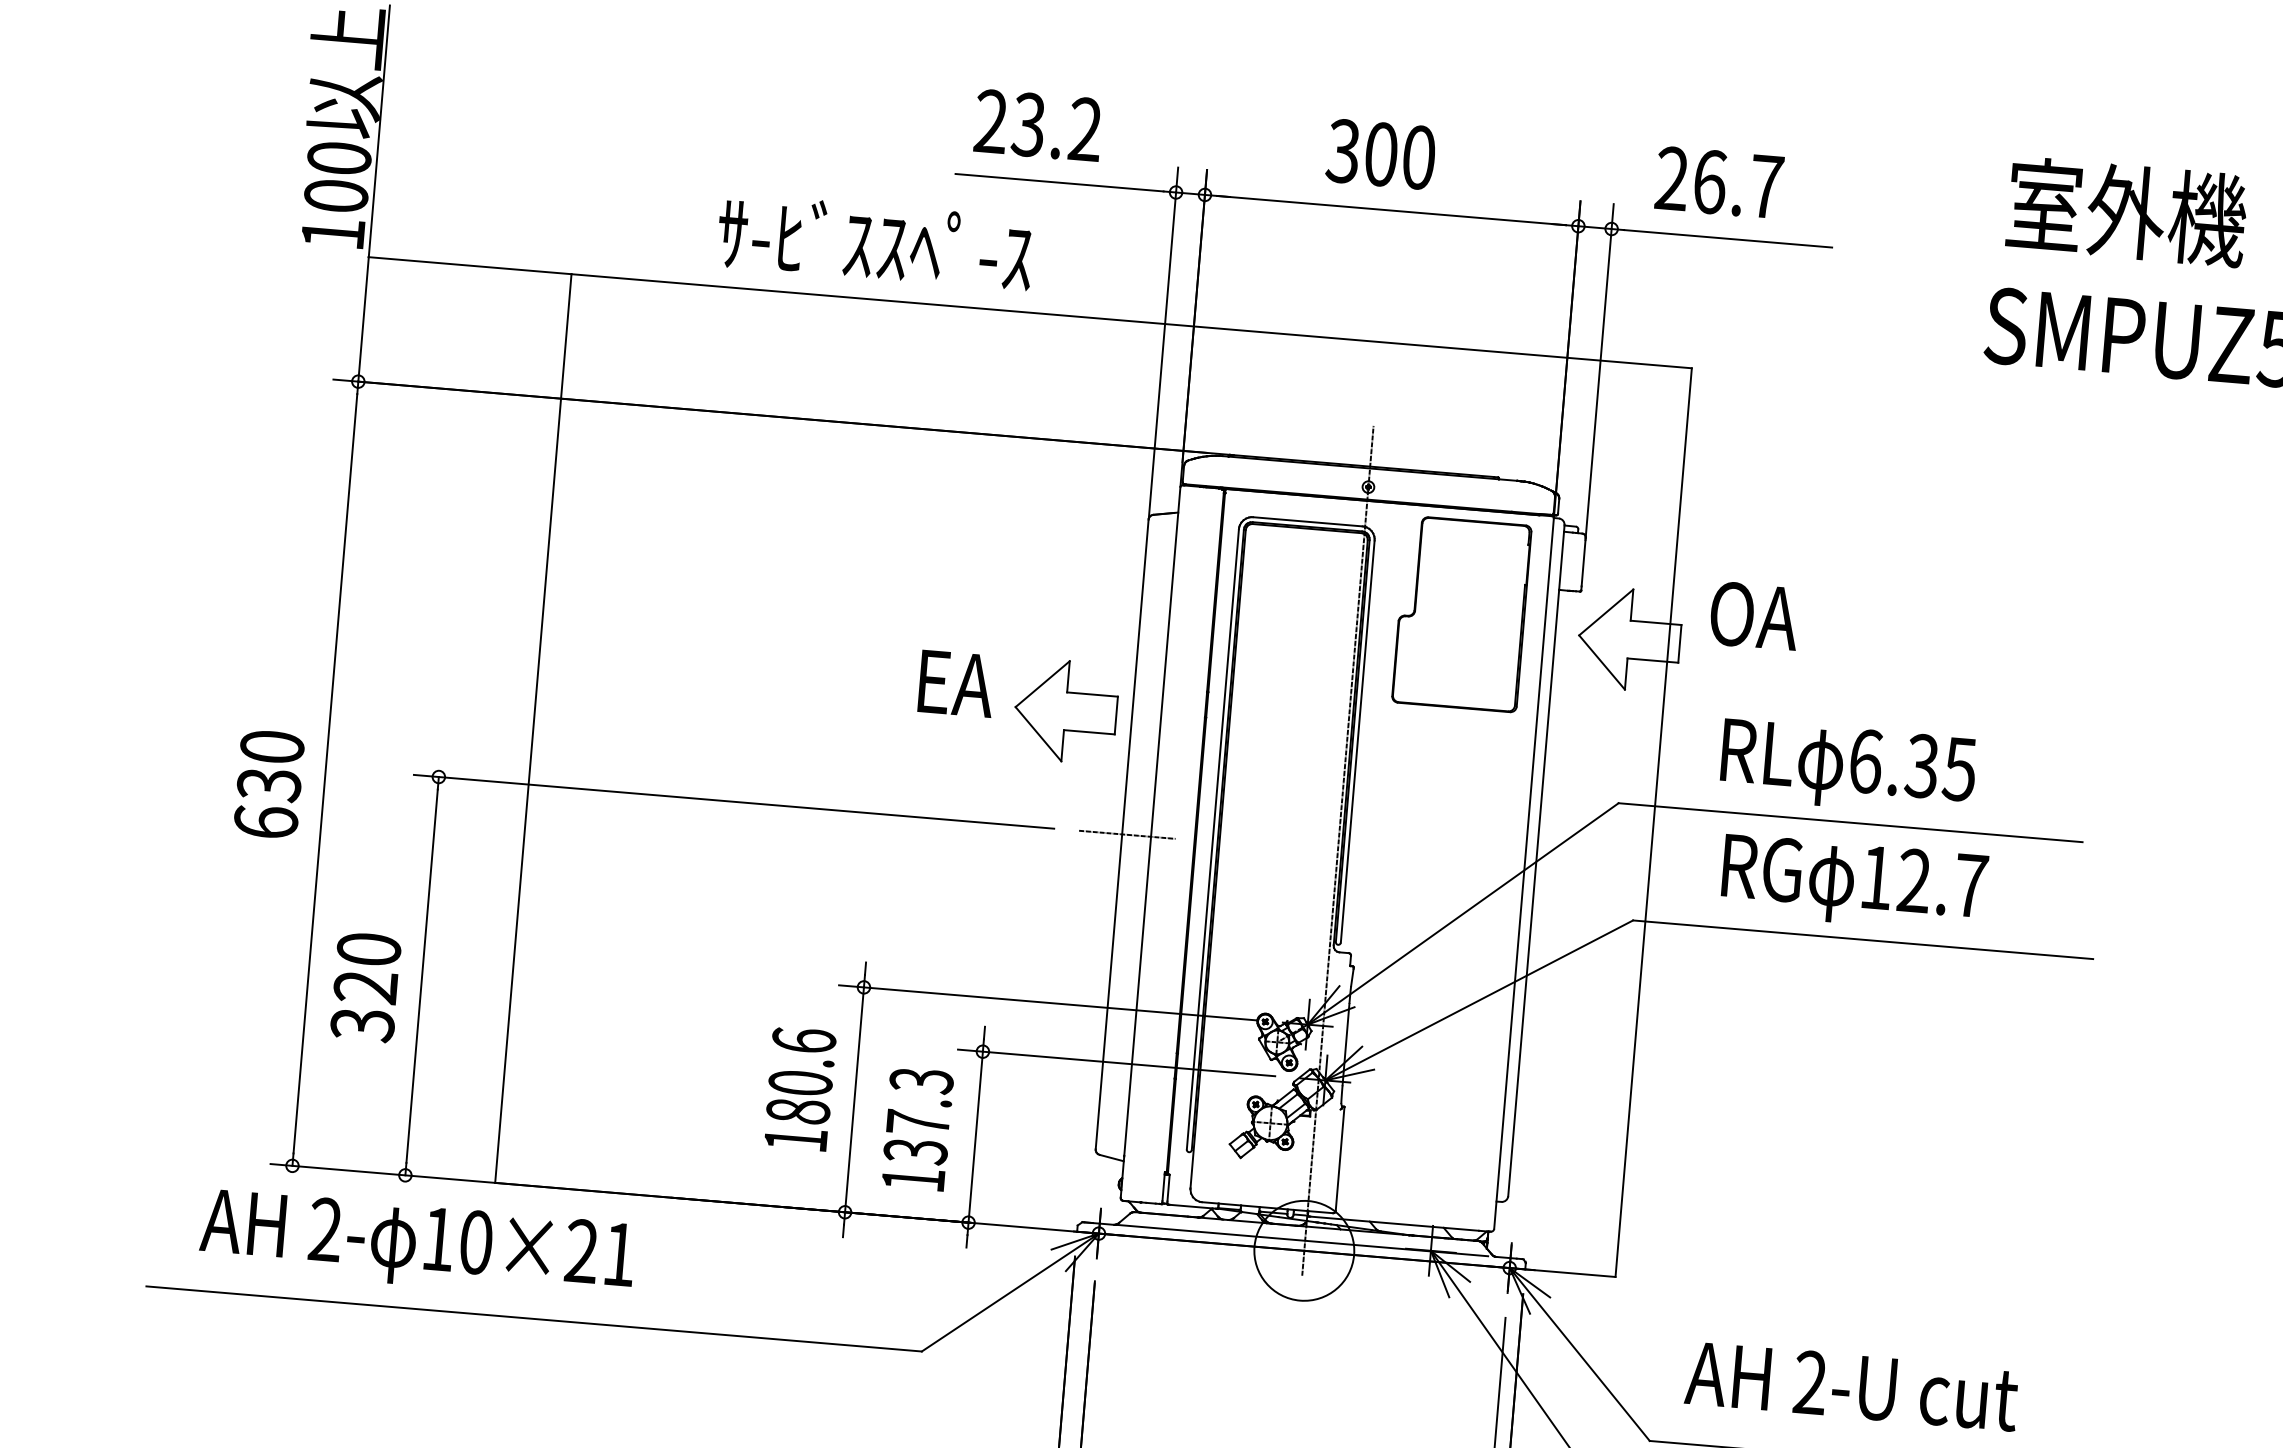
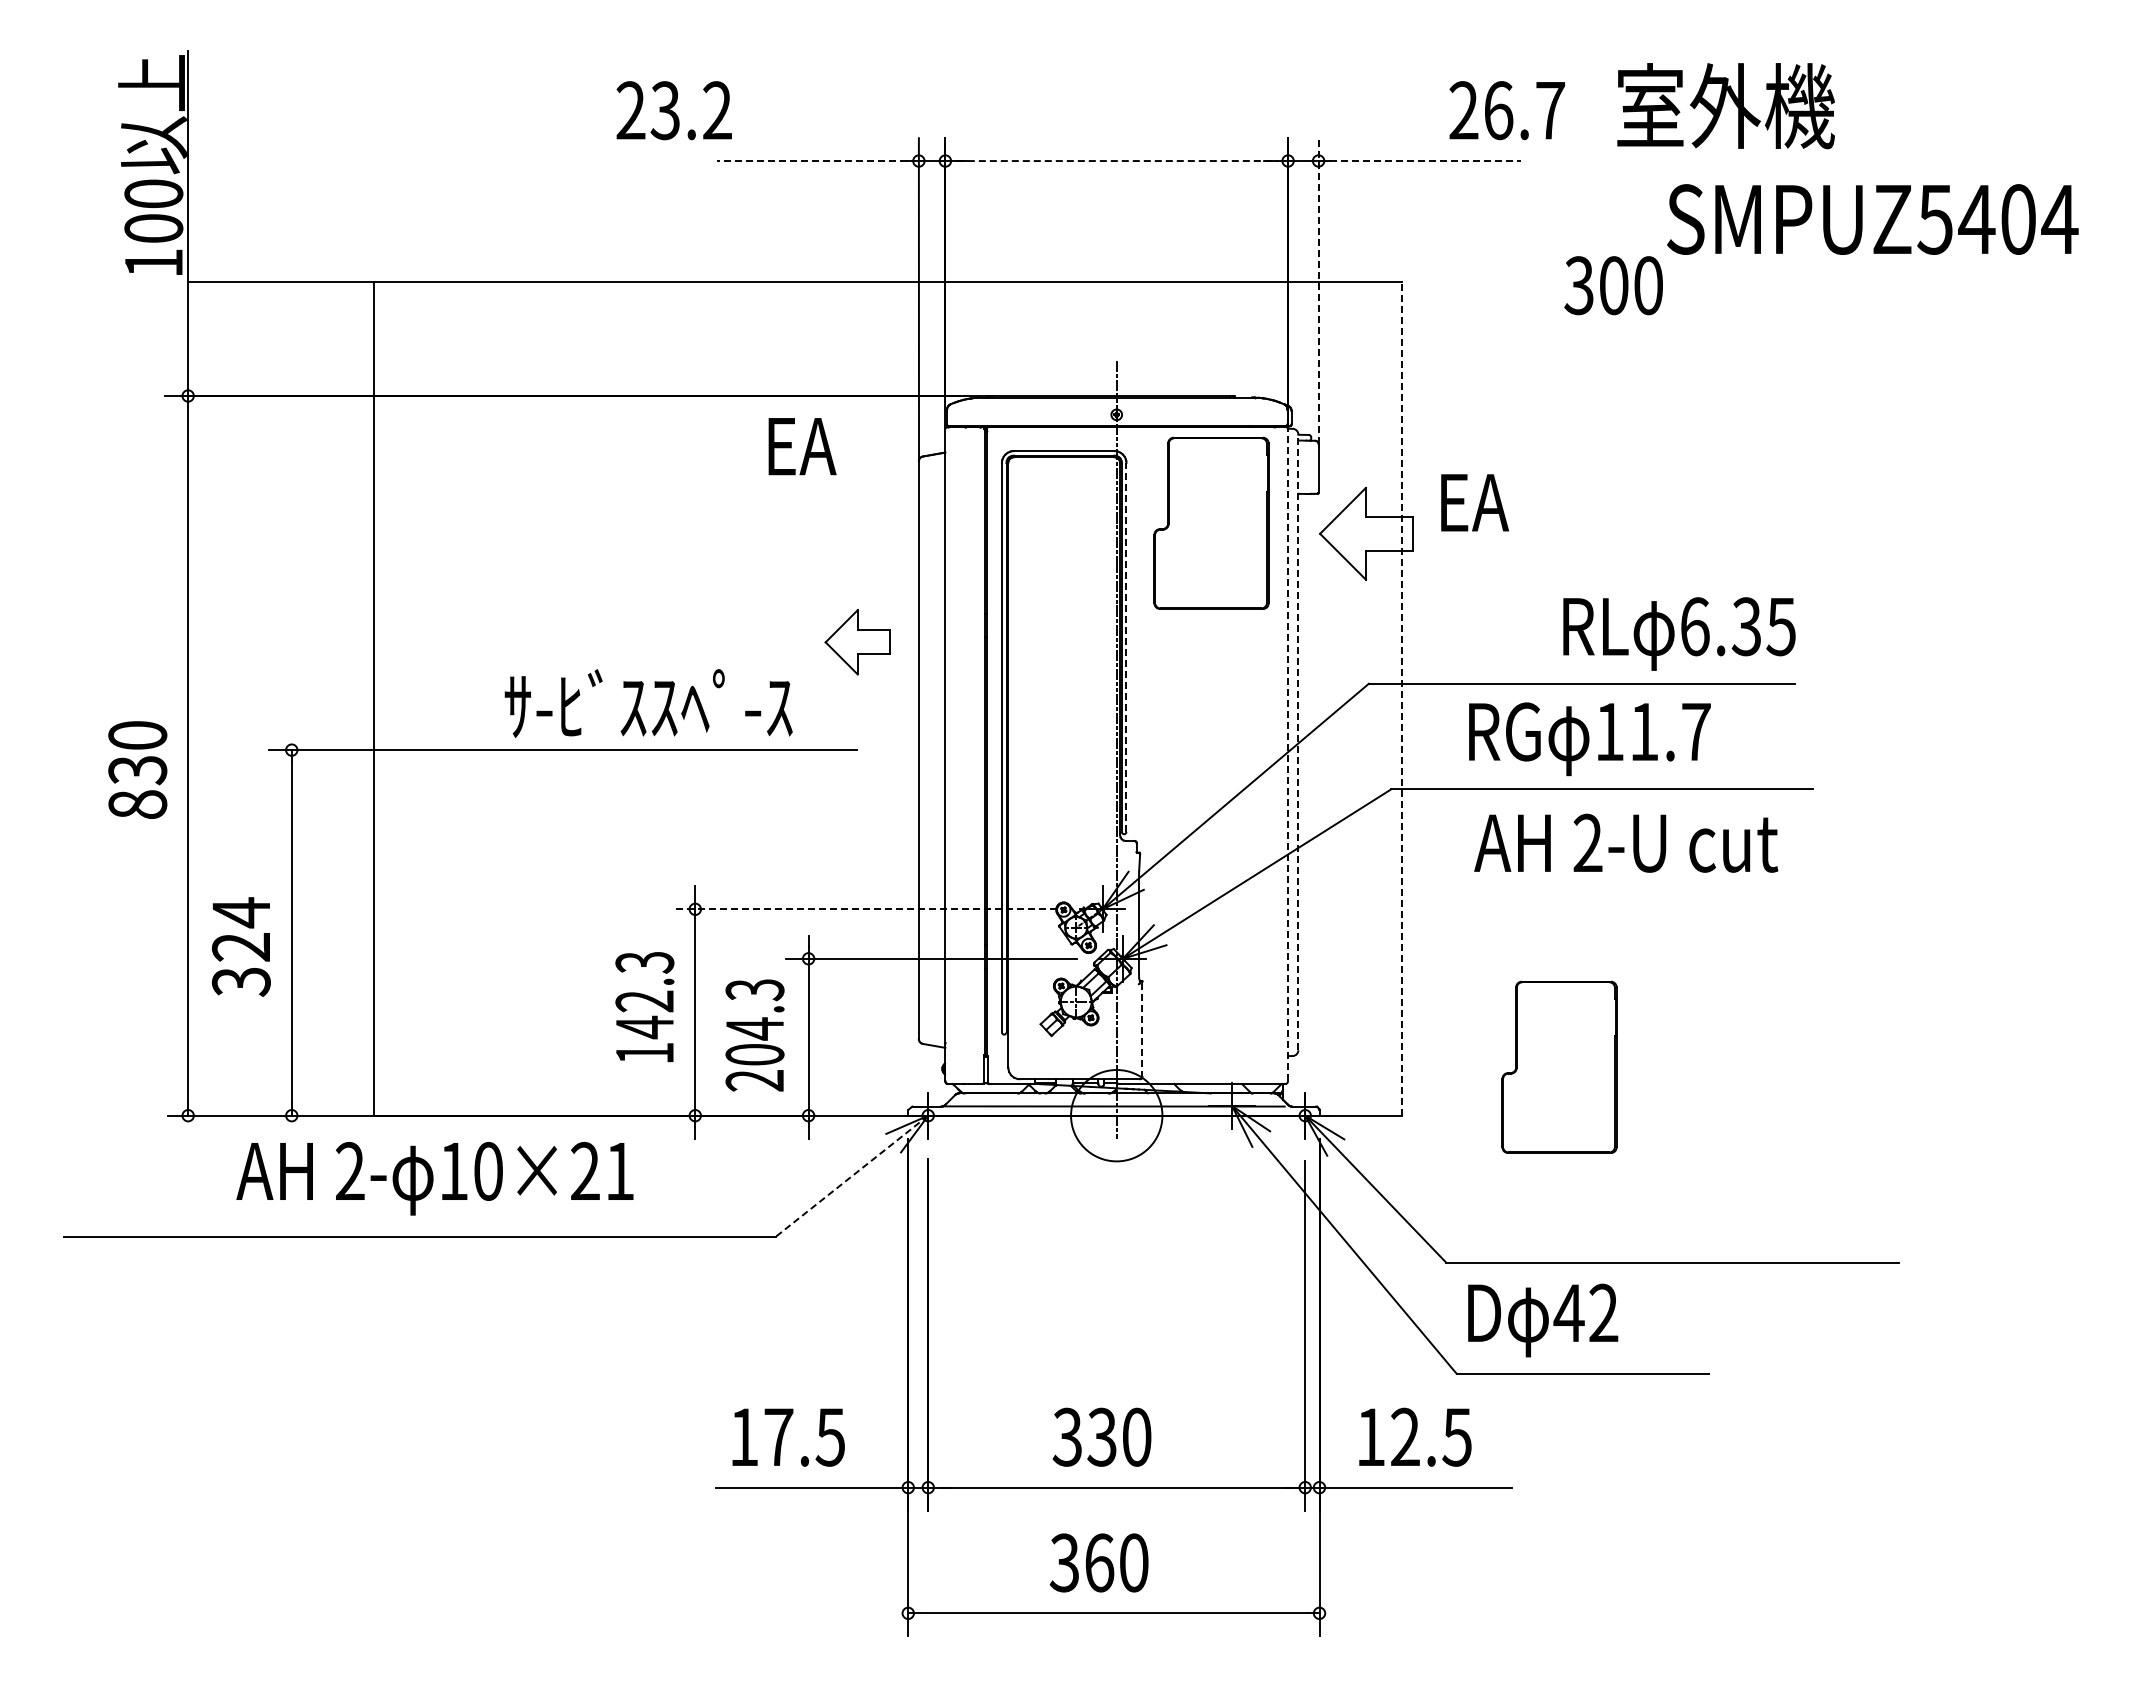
text: (1037, 125) -> (673, 110), moved
text: (1380, 154) -> (1613, 285), moved
text: (1718, 182) -> (1506, 110), moved
line: (1059, 183) -> (811, 161), solid -> dashed
line: (1391, 211) -> (1116, 161), solid -> dashed
text: (2126, 212) -> (1725, 106), moved
line: (1728, 239) -> (1425, 161), solid -> dashed
text: (875, 242) -> (648, 703), moved
line: (1599, 370) -> (1318, 290), solid -> dashed
text: (1754, 615) -> (1478, 502), OA -> EA
text: (956, 683) -> (802, 446), moved
part: (1065, 711) -> (857, 642), size x0.7
line: (1357, 741) -> (1126, 647), solid -> dashed
text: (1848, 767) -> (1679, 633), moved
text: (265, 822) -> (137, 804), 630 -> 830
line: (1653, 822) -> (1402, 698), solid -> dashed
line: (1127, 835) -> (923, 750), removed
line: (1536, 860) -> (1298, 742), solid -> dashed
line: (1524, 872) -> (1288, 754), solid -> dashed
text: (1914, 880) -> (1644, 731), 12.7 -> 11.7
text: (368, 949) -> (240, 912), 320 -> 324
line: (1048, 1003) -> (864, 909), solid -> dashed
text: (800, 1076) -> (644, 995), 180.6 -> 142.3
text: (915, 1151) -> (754, 1054), 137.3 -> 204.3
line: (1340, 1160) -> (1142, 1030), solid -> dashed
part: (1791, 1237) -> (1559, 1066), added
text: (416, 1245) -> (434, 1178), moved
line: (1009, 1292) -> (851, 1176), solid -> dashed
text: (1852, 1385) -> (1626, 842), moved

